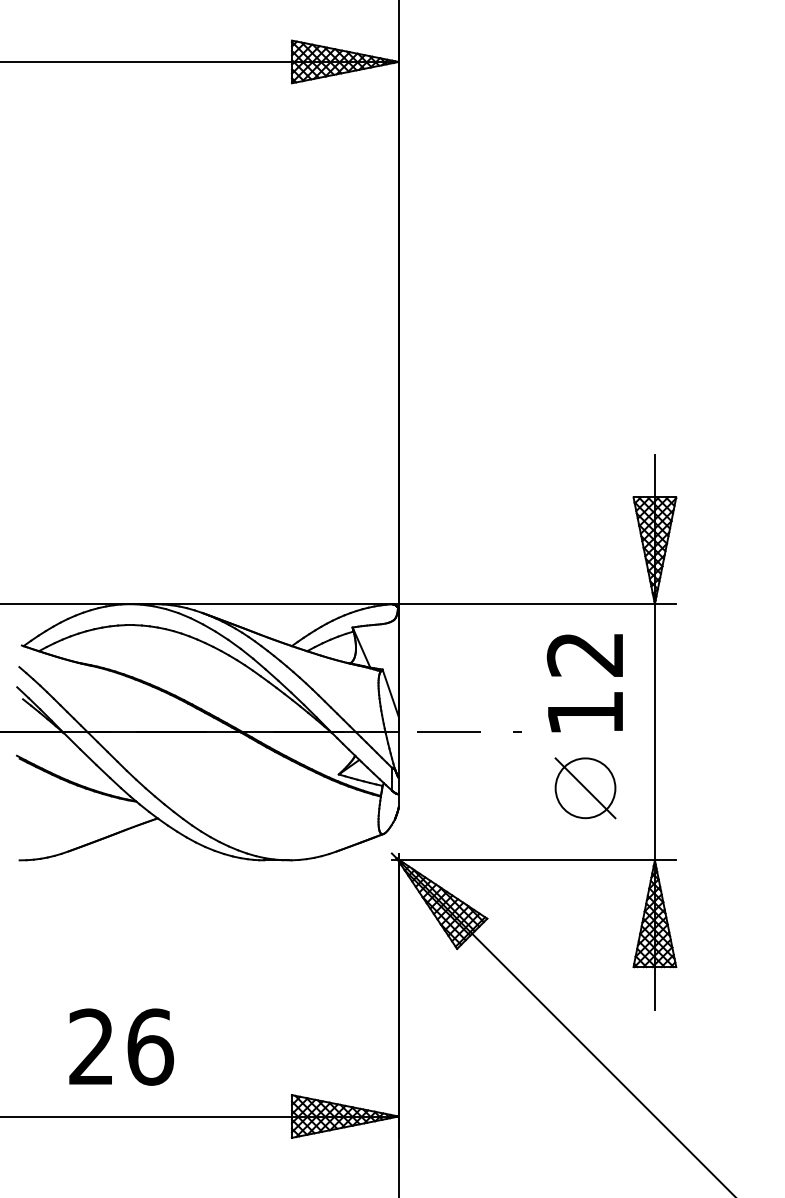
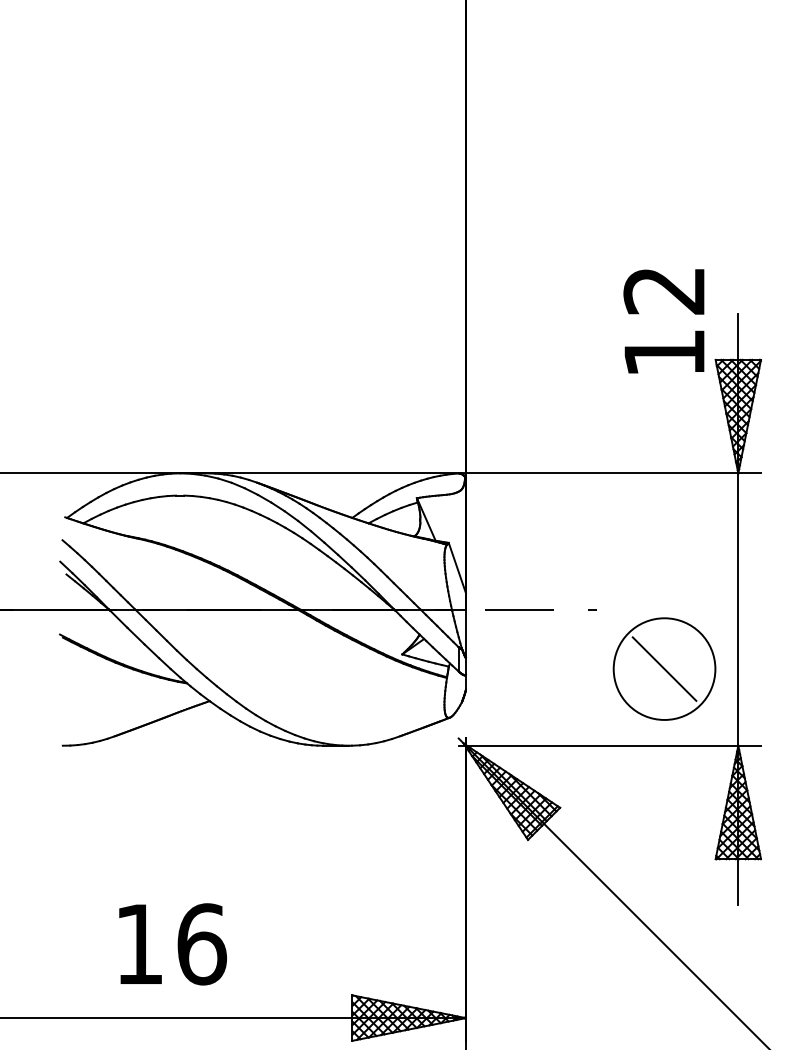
text: (584, 683) -> (663, 321), moved
circle: (585, 788) -> (664, 669), size x1.6
text: (90, 1046) -> (138, 943), 26 -> 16

